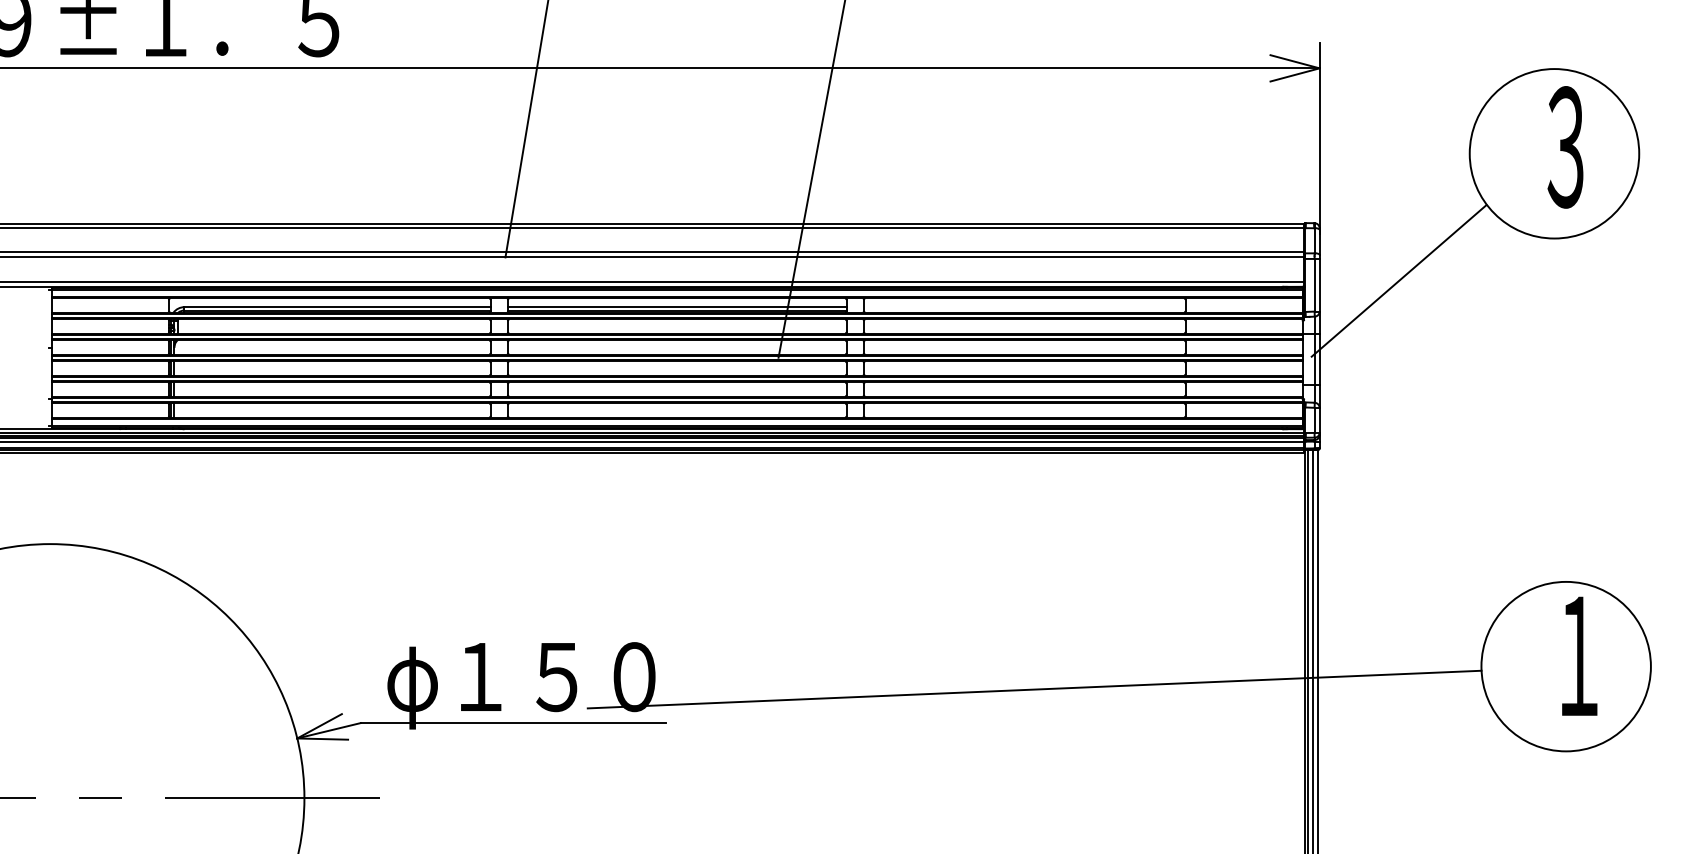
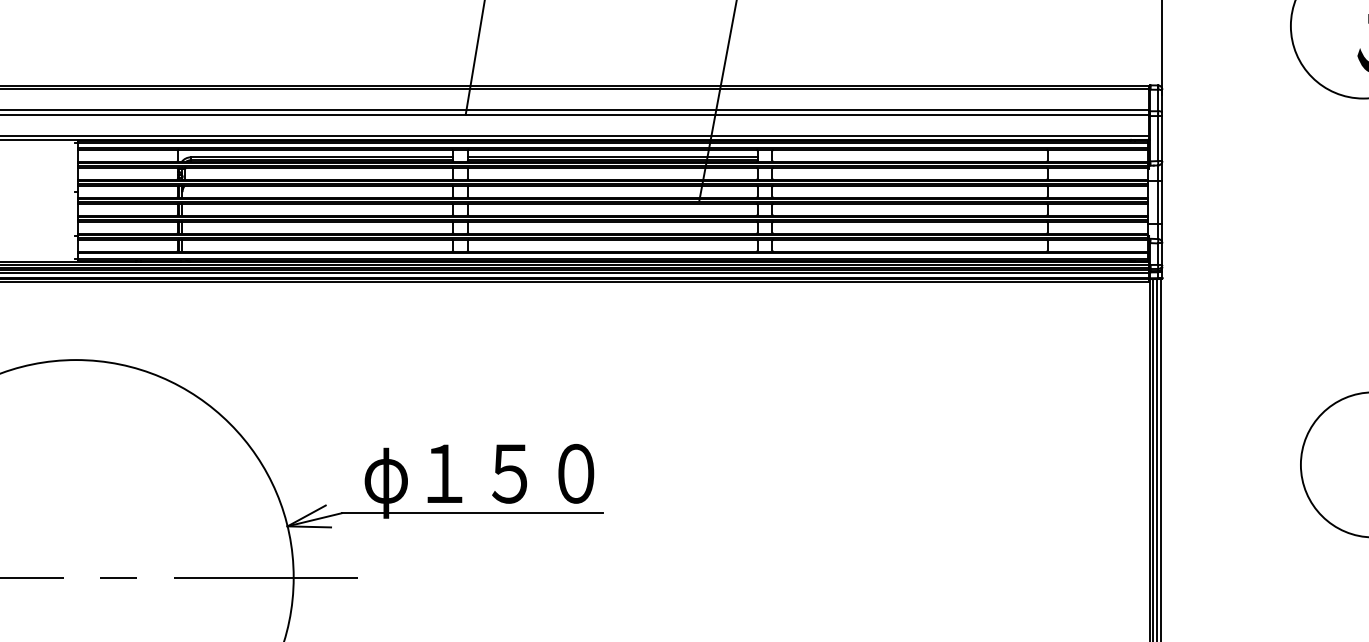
line: (1398, 280) -> (1229, 134), removed
line: (1034, 689) -> (918, 484), removed

